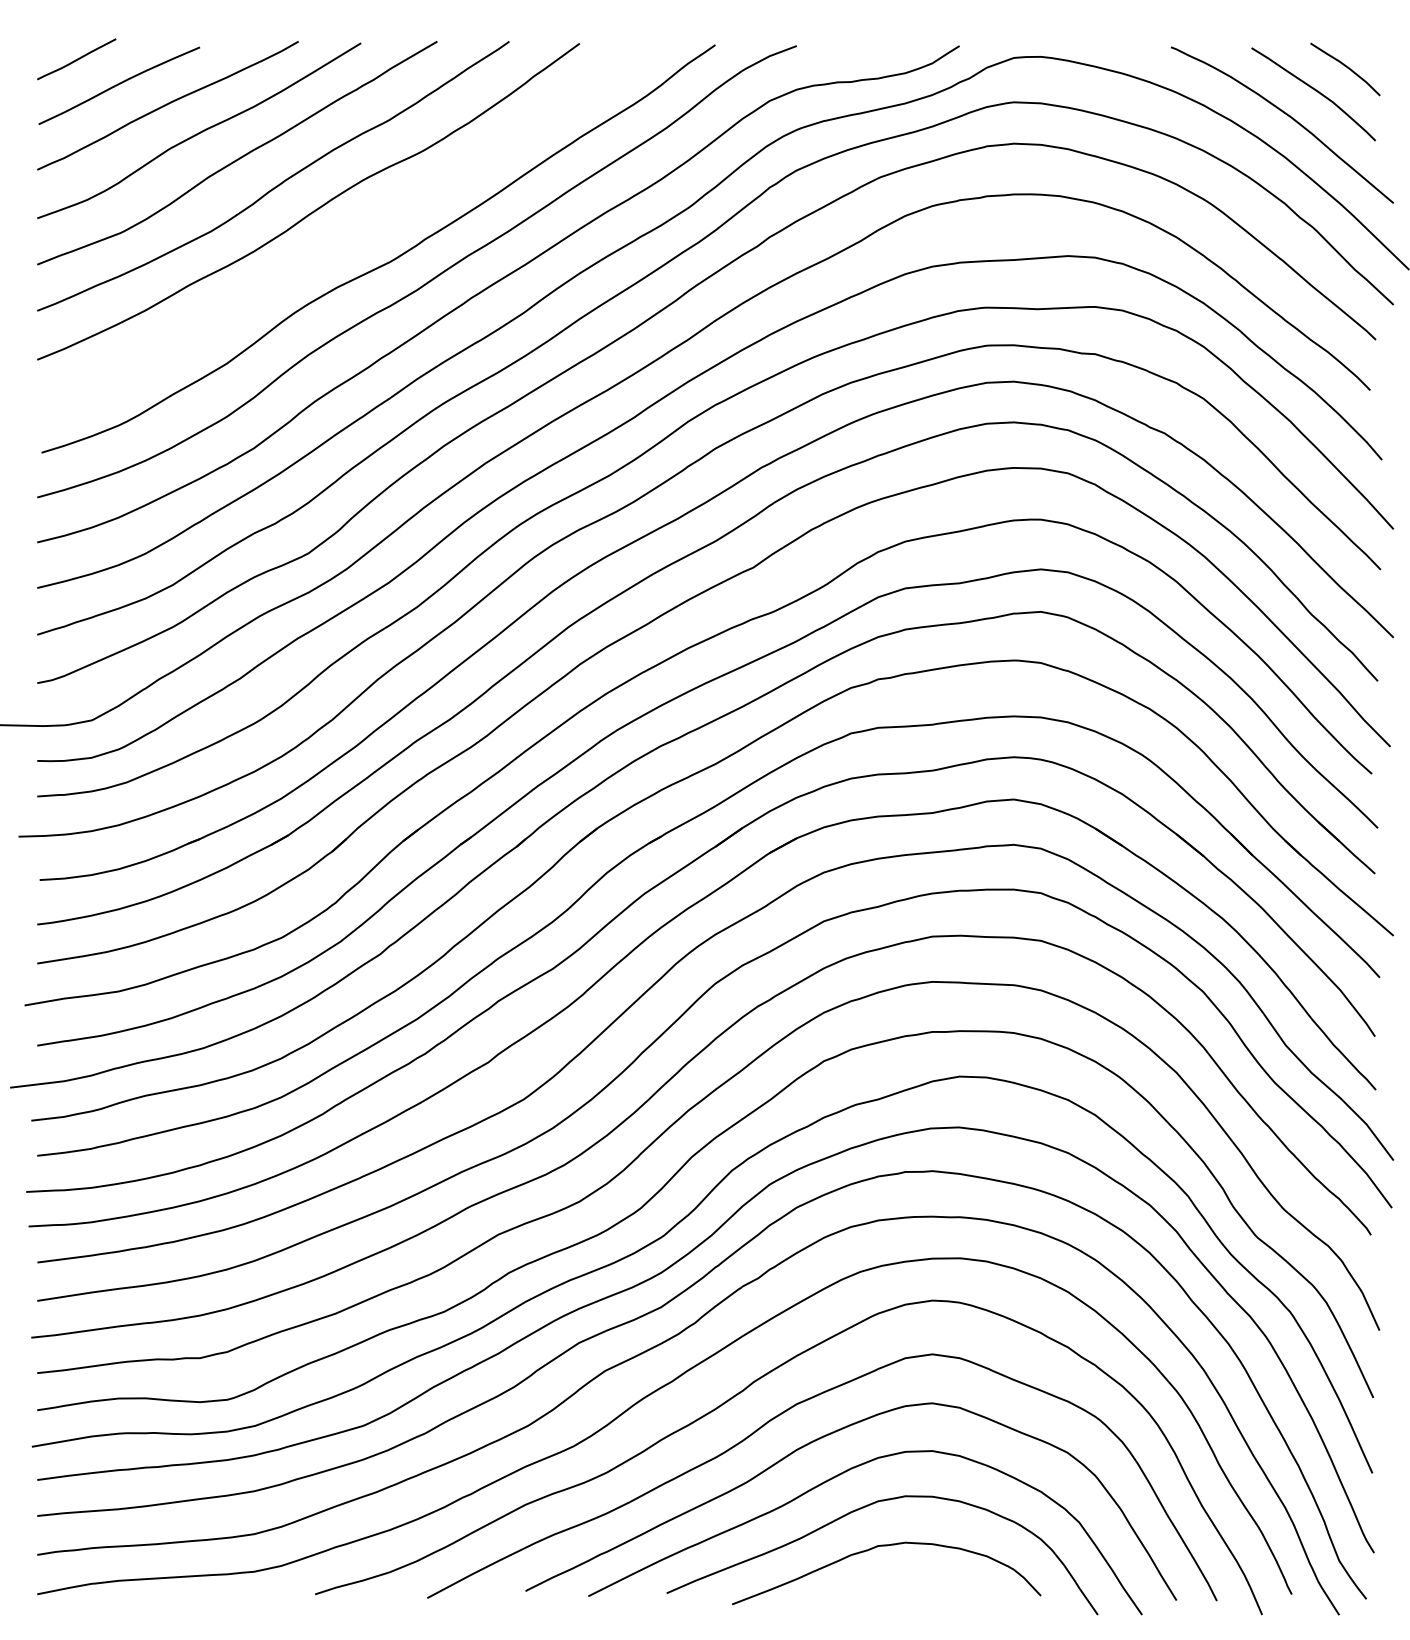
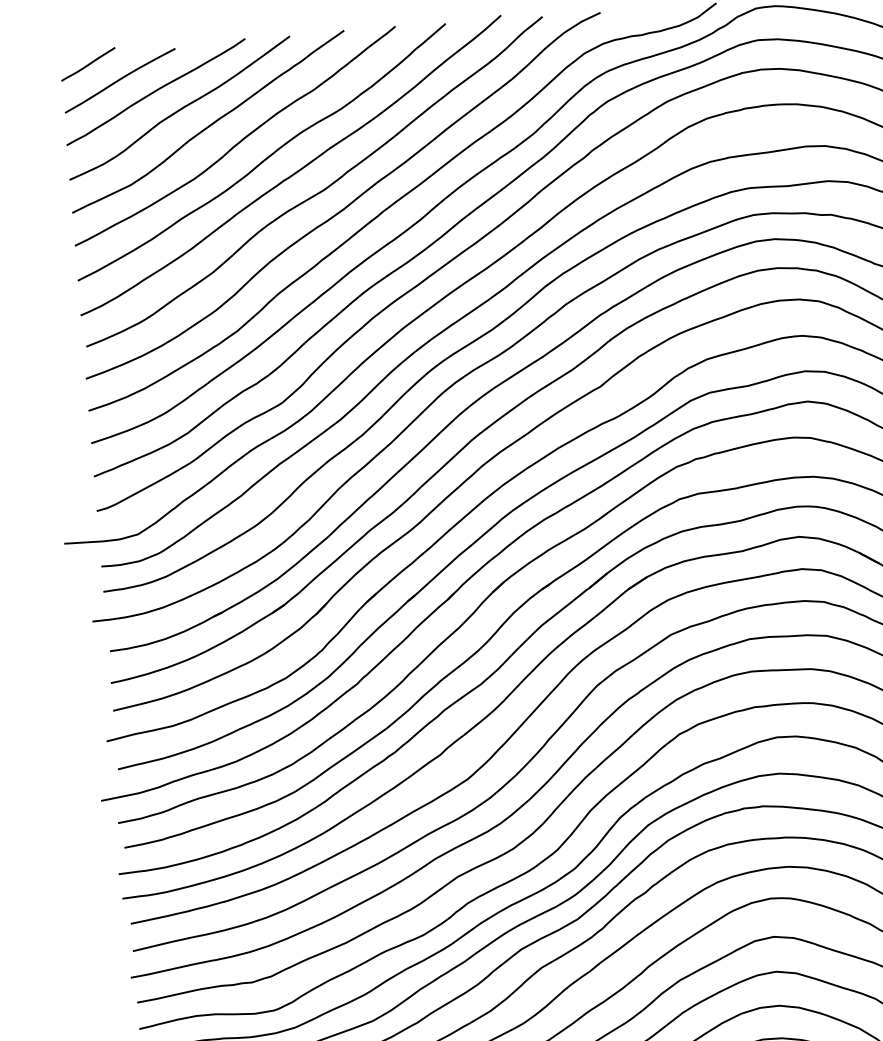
curve: (354, 232) -> (296, 171), added

